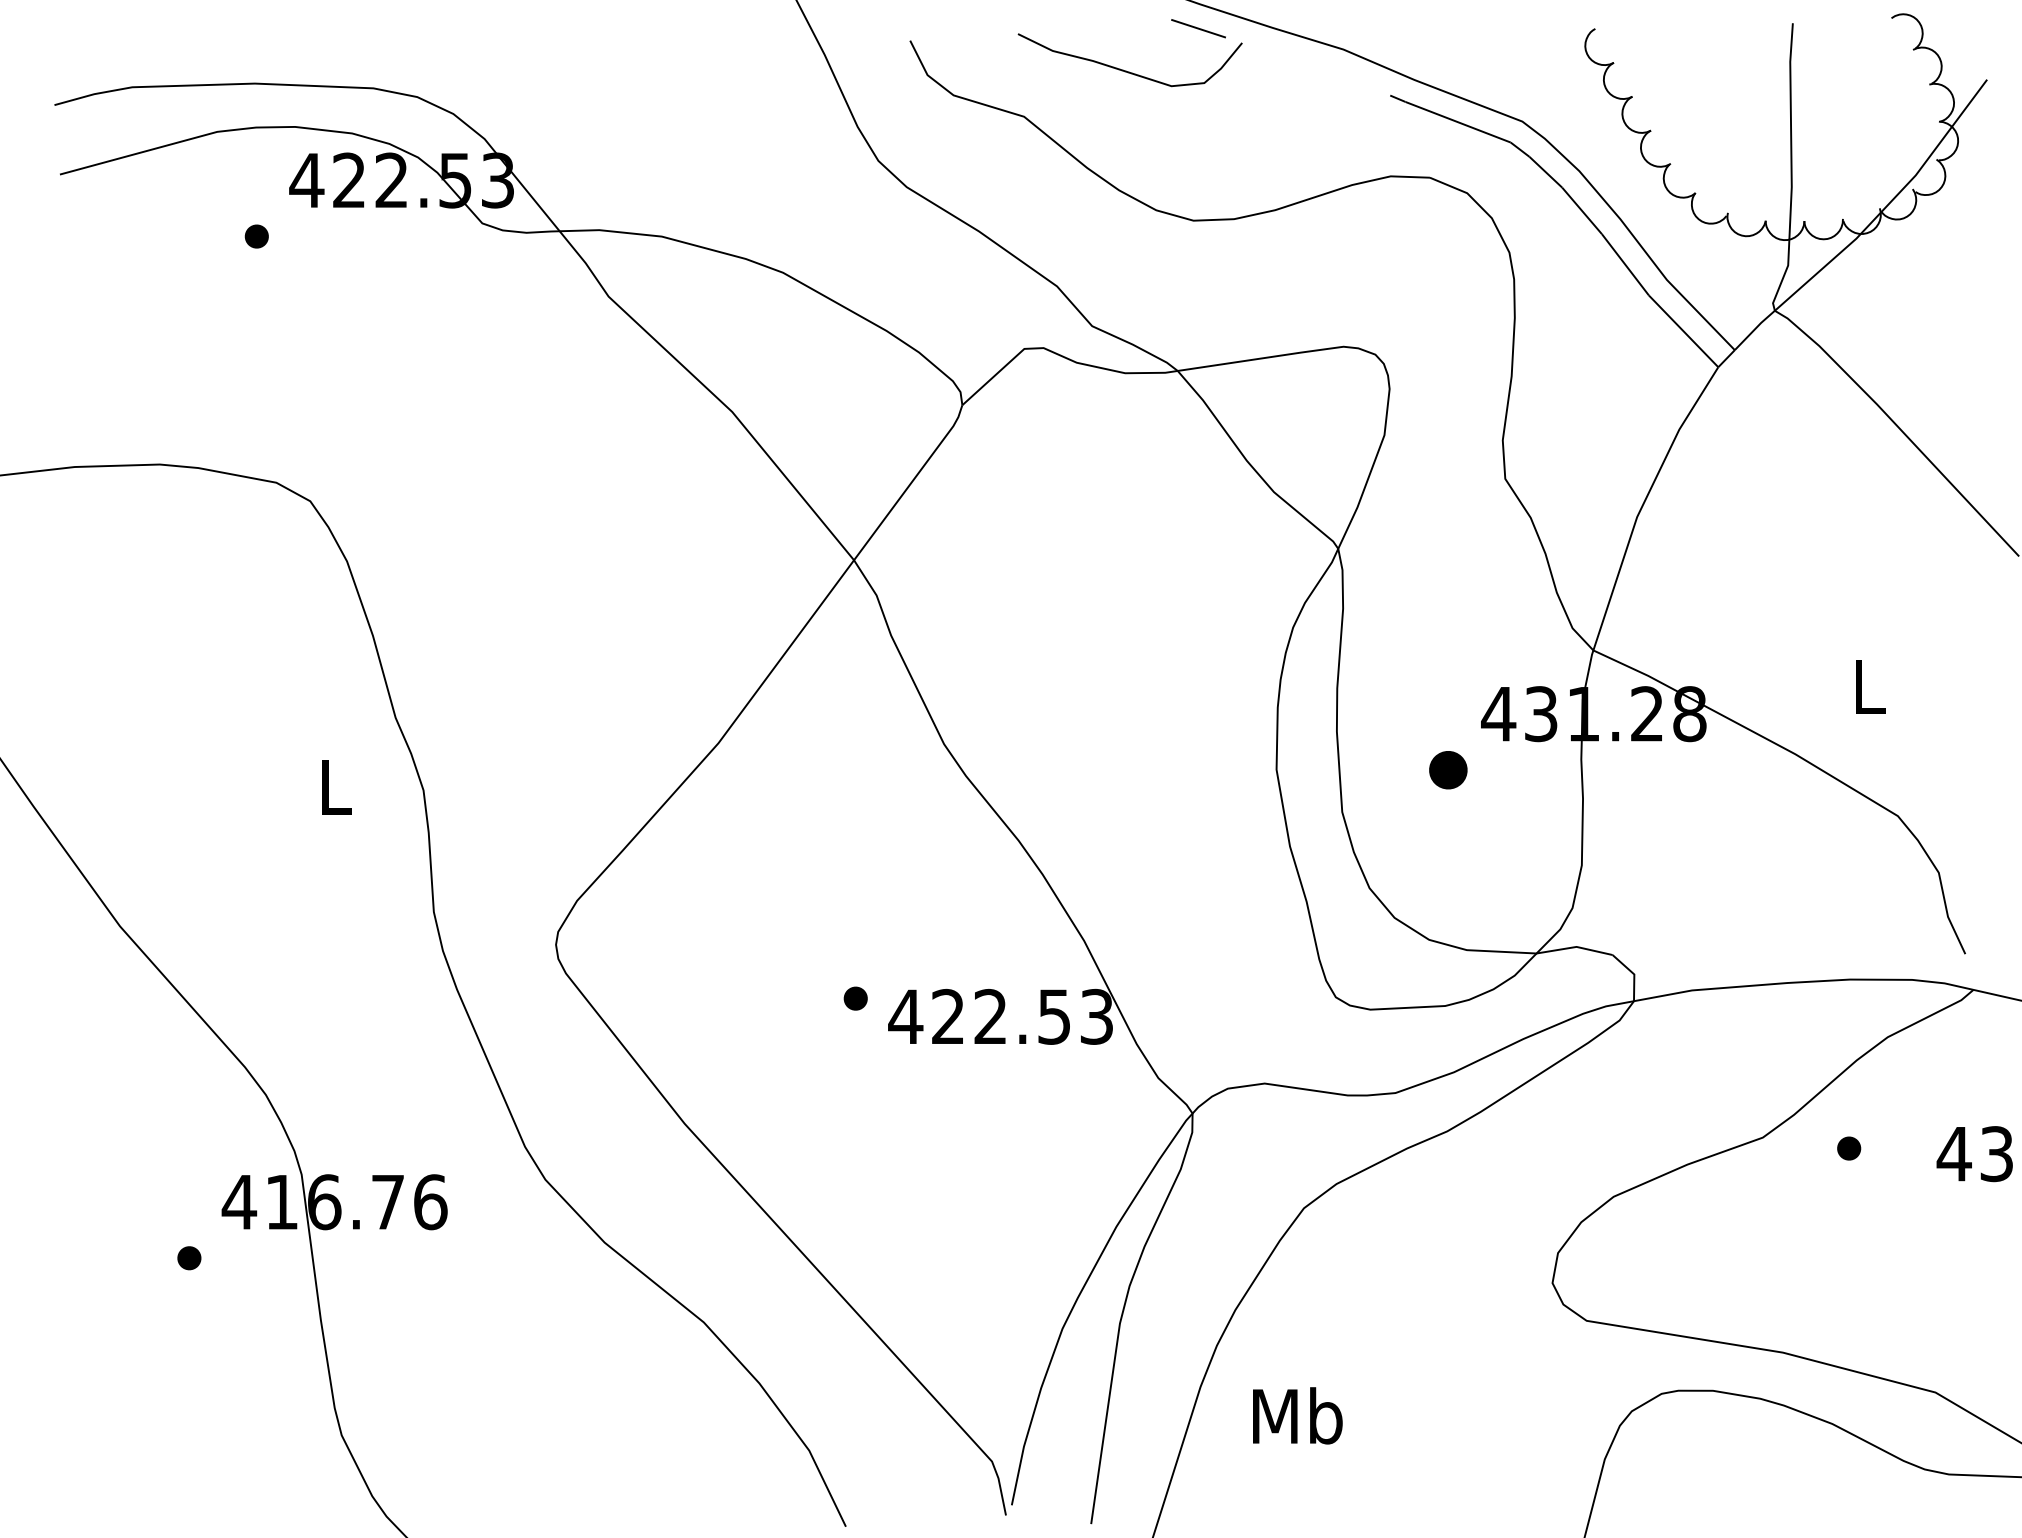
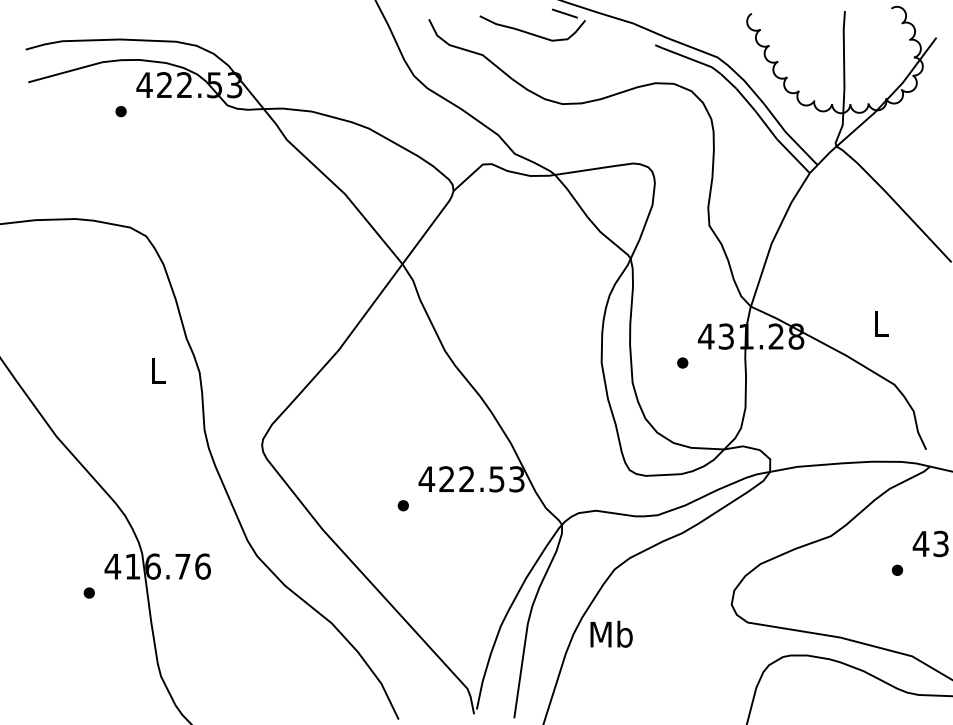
part: (1448, 769) -> (682, 362), size x0.62
part: (853, 998) -> (402, 505), moved
part: (1849, 1146) -> (897, 569), moved
text: (1297, 1414) -> (611, 633), moved

